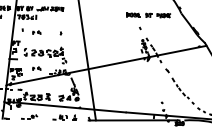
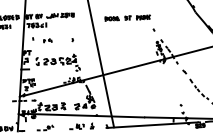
part: (148, 15) -> (127, 18), moved
part: (36, 68) -> (49, 77), removed

